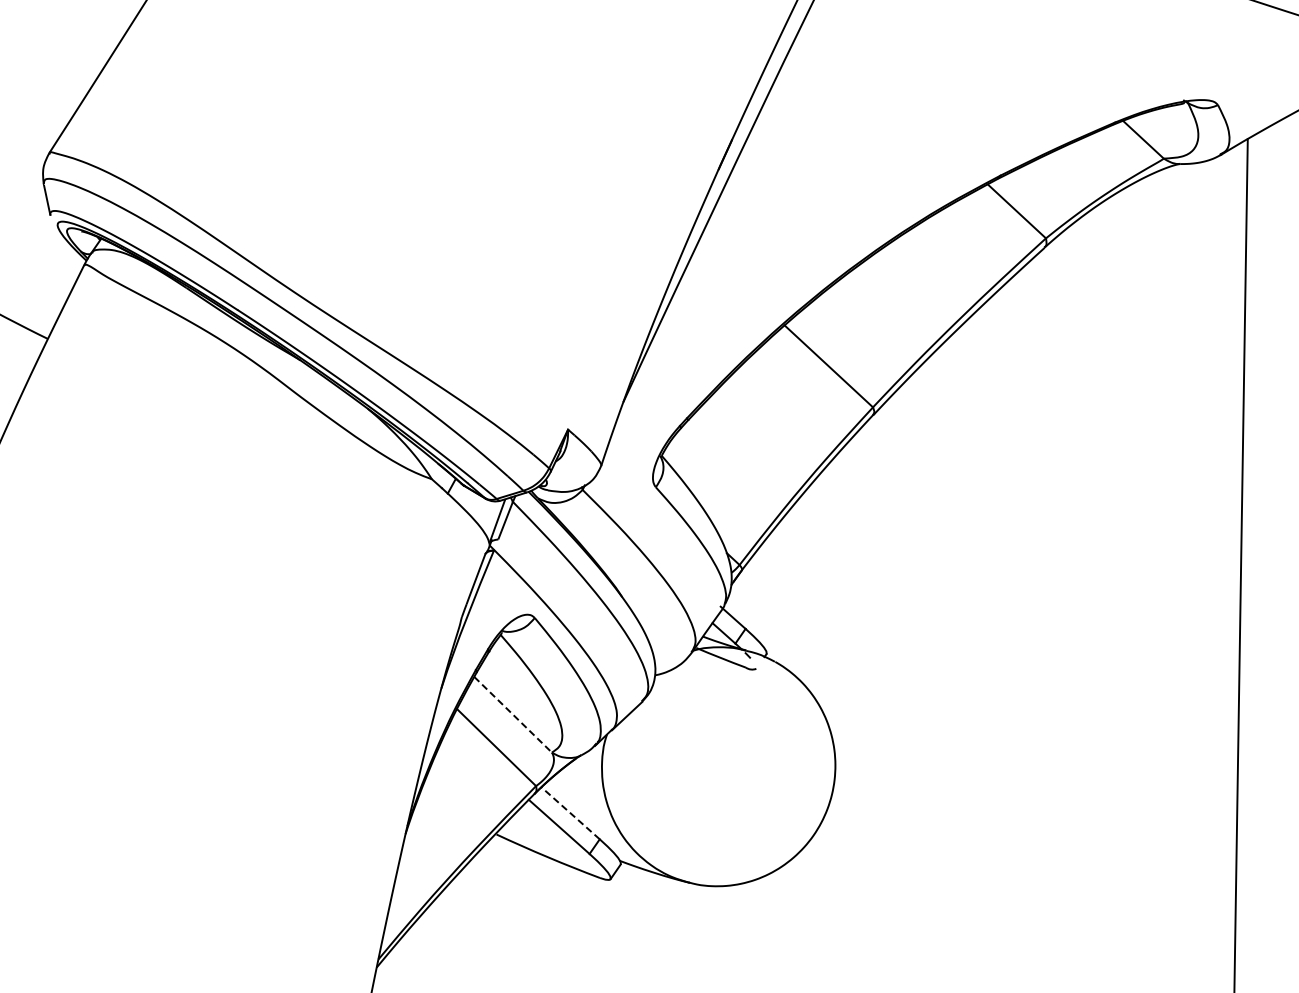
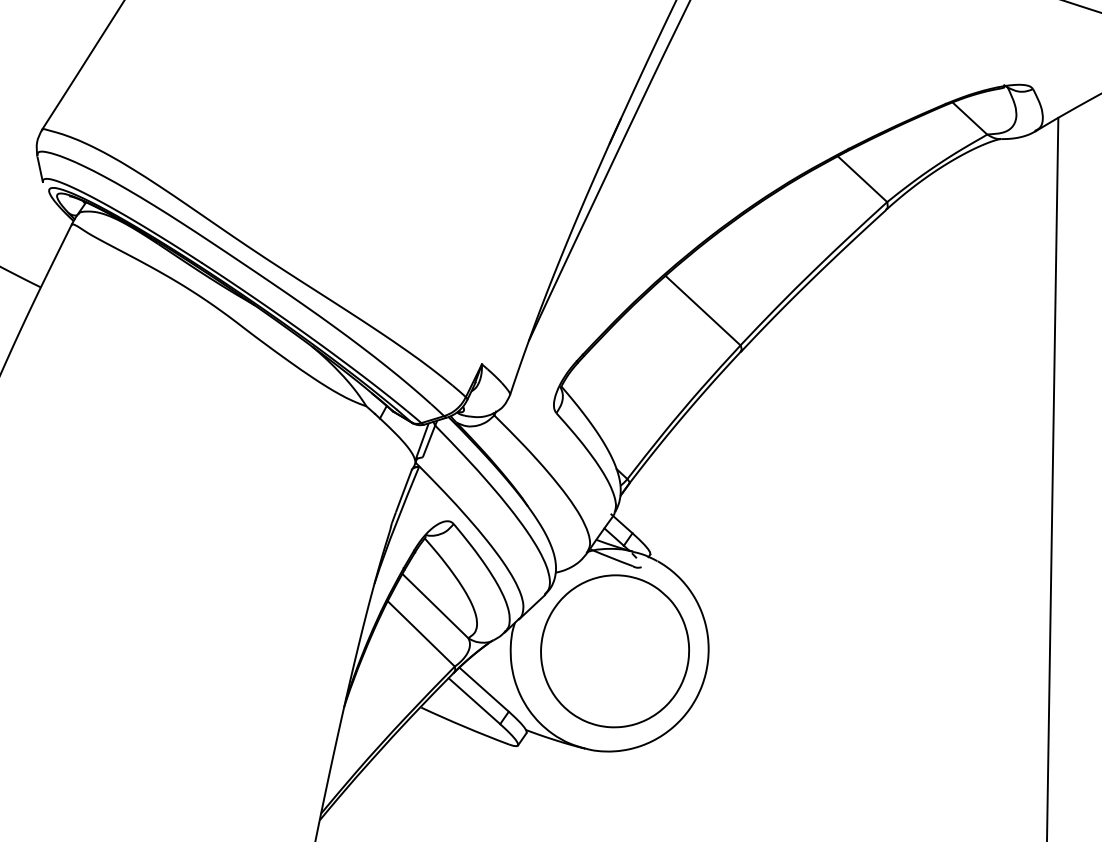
line: (513, 715) -> (435, 606), dashed -> solid
part: (724, 767) -> (614, 650), added
line: (570, 812) -> (484, 688), dashed -> solid

